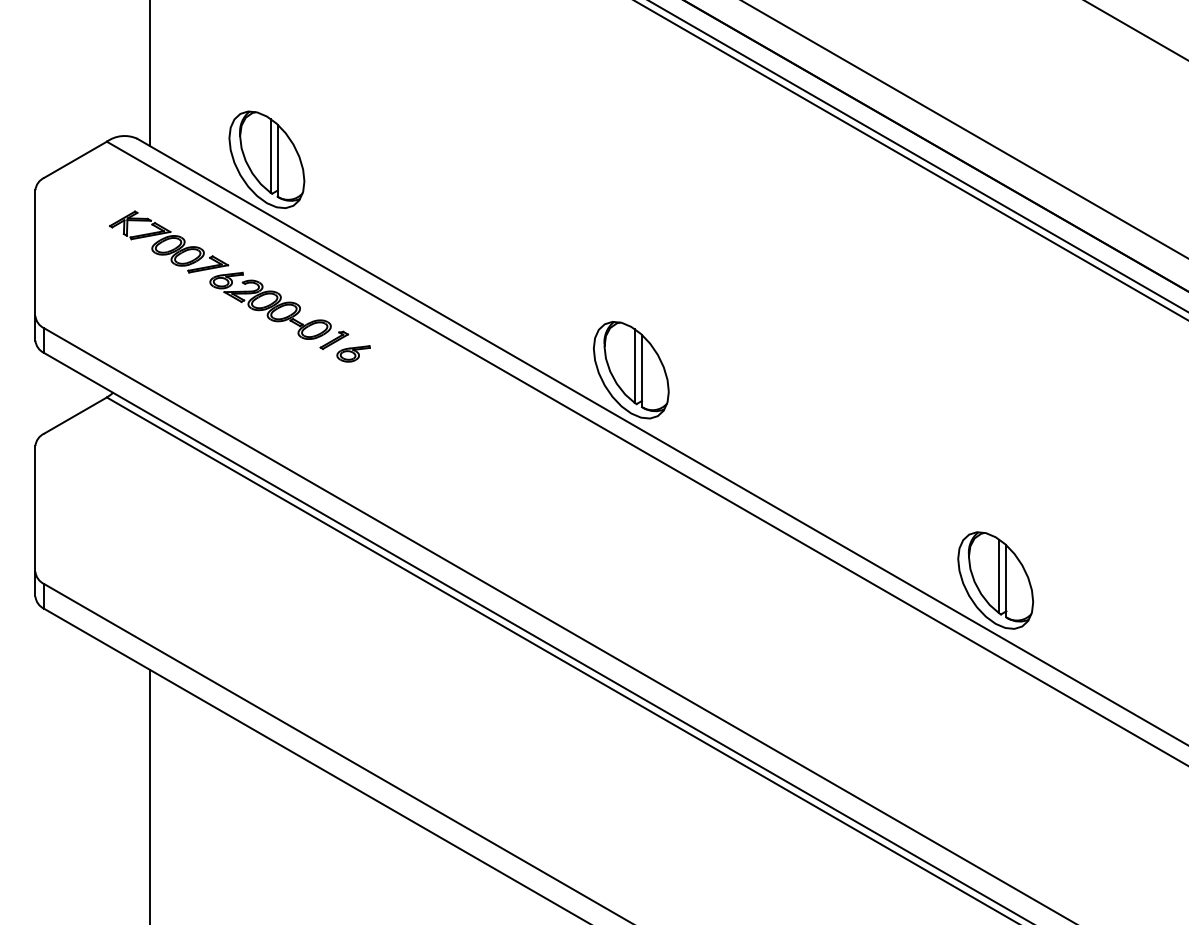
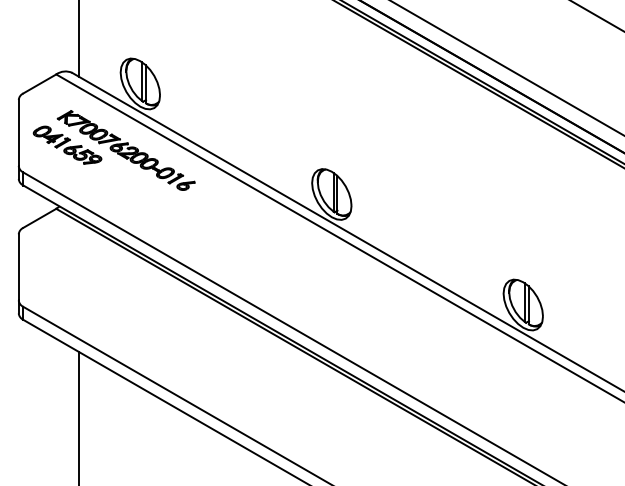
part: (128, 275) -> (67, 144), added

